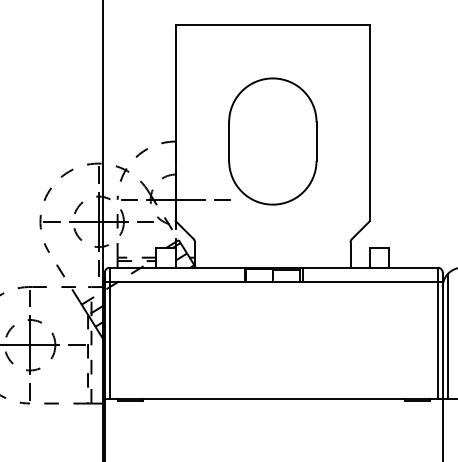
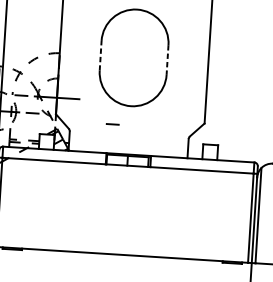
line: (229, 141) -> (100, 55), solid -> dashed
line: (316, 142) -> (167, 60), solid -> dashed
line: (222, 199) -> (112, 124), moved

